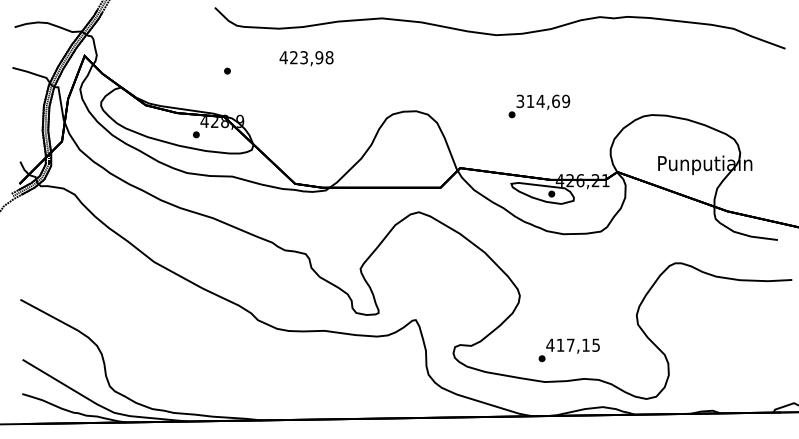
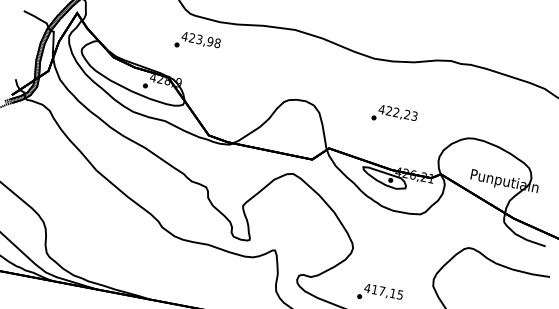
text: (306, 58) -> (201, 40), moved
text: (543, 101) -> (398, 113), 314,69 -> 422,23

